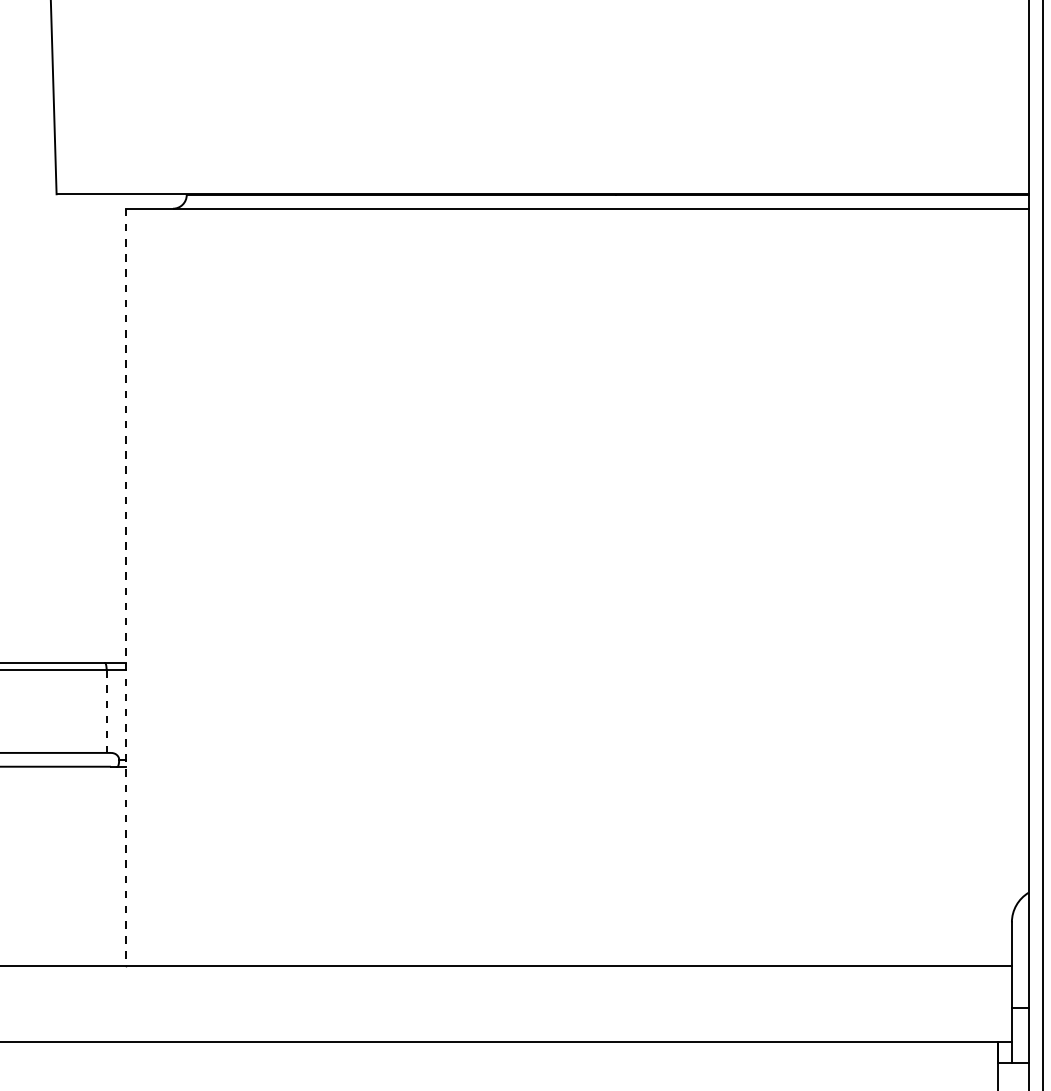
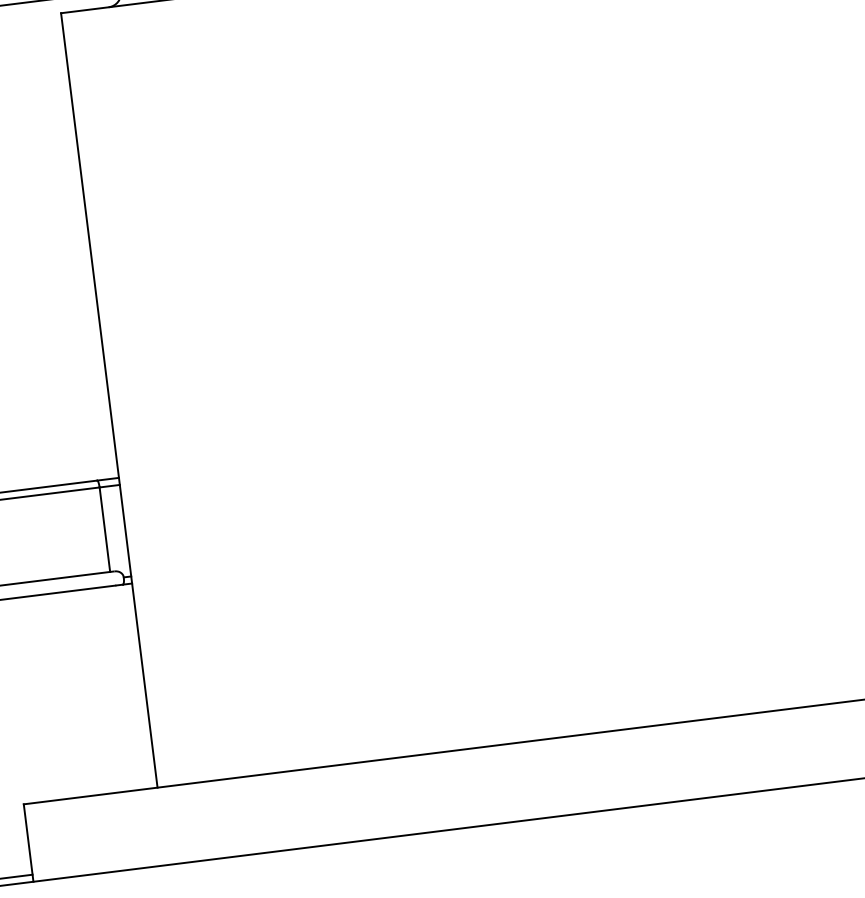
line: (126, 587) -> (109, 400), dashed -> solid
line: (106, 712) -> (104, 530), dashed -> solid

